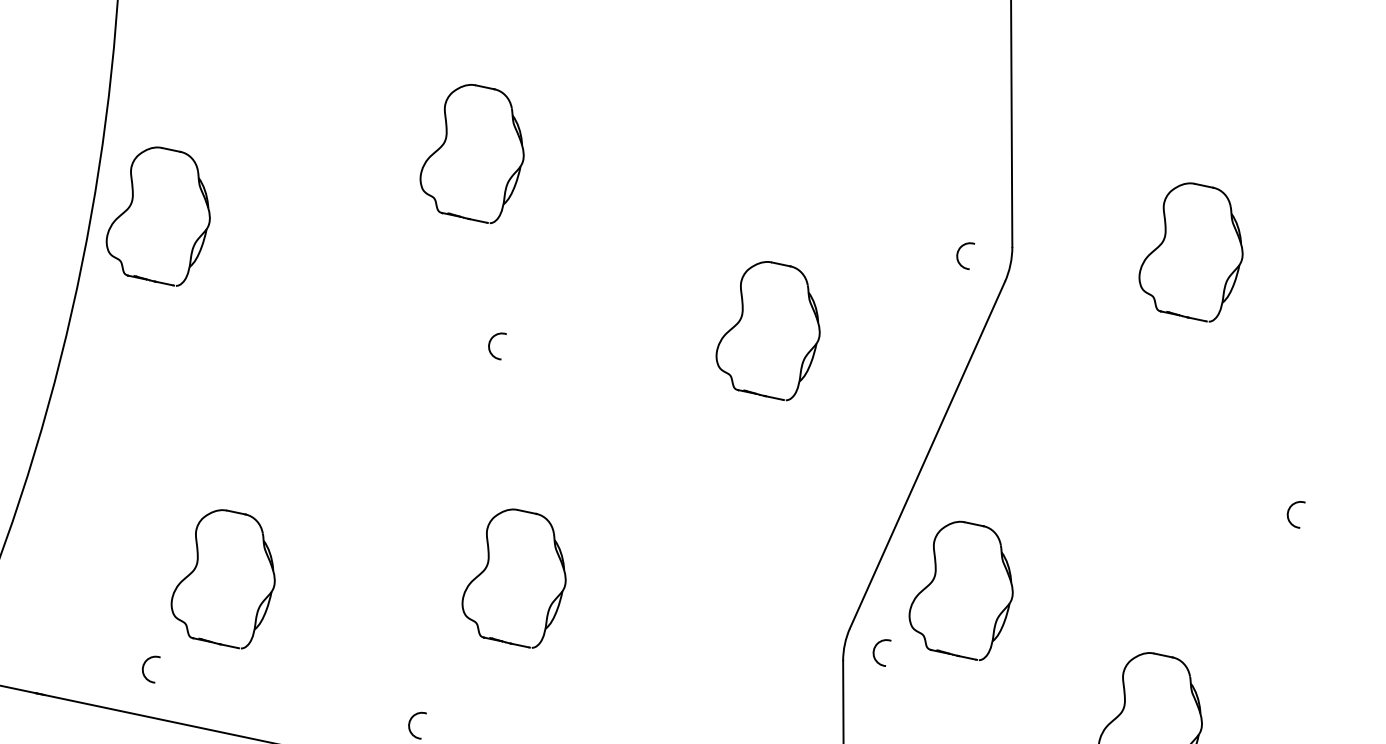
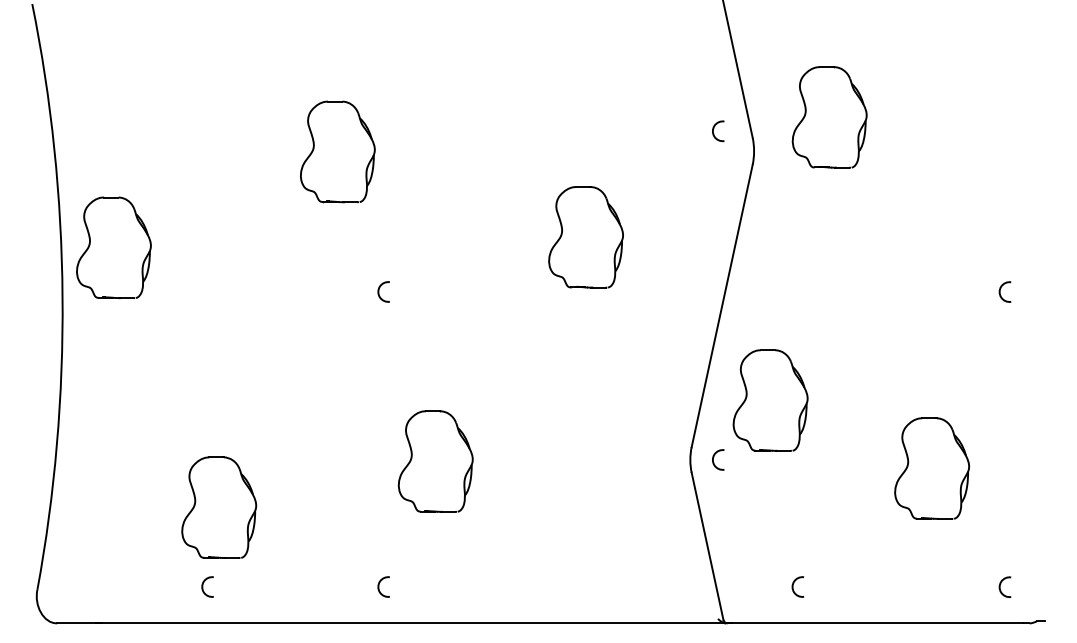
part: (1193, 251) -> (829, 117), moved
arc: (958, 256) -> (714, 133), moved
arc: (144, 666) -> (203, 586), moved

